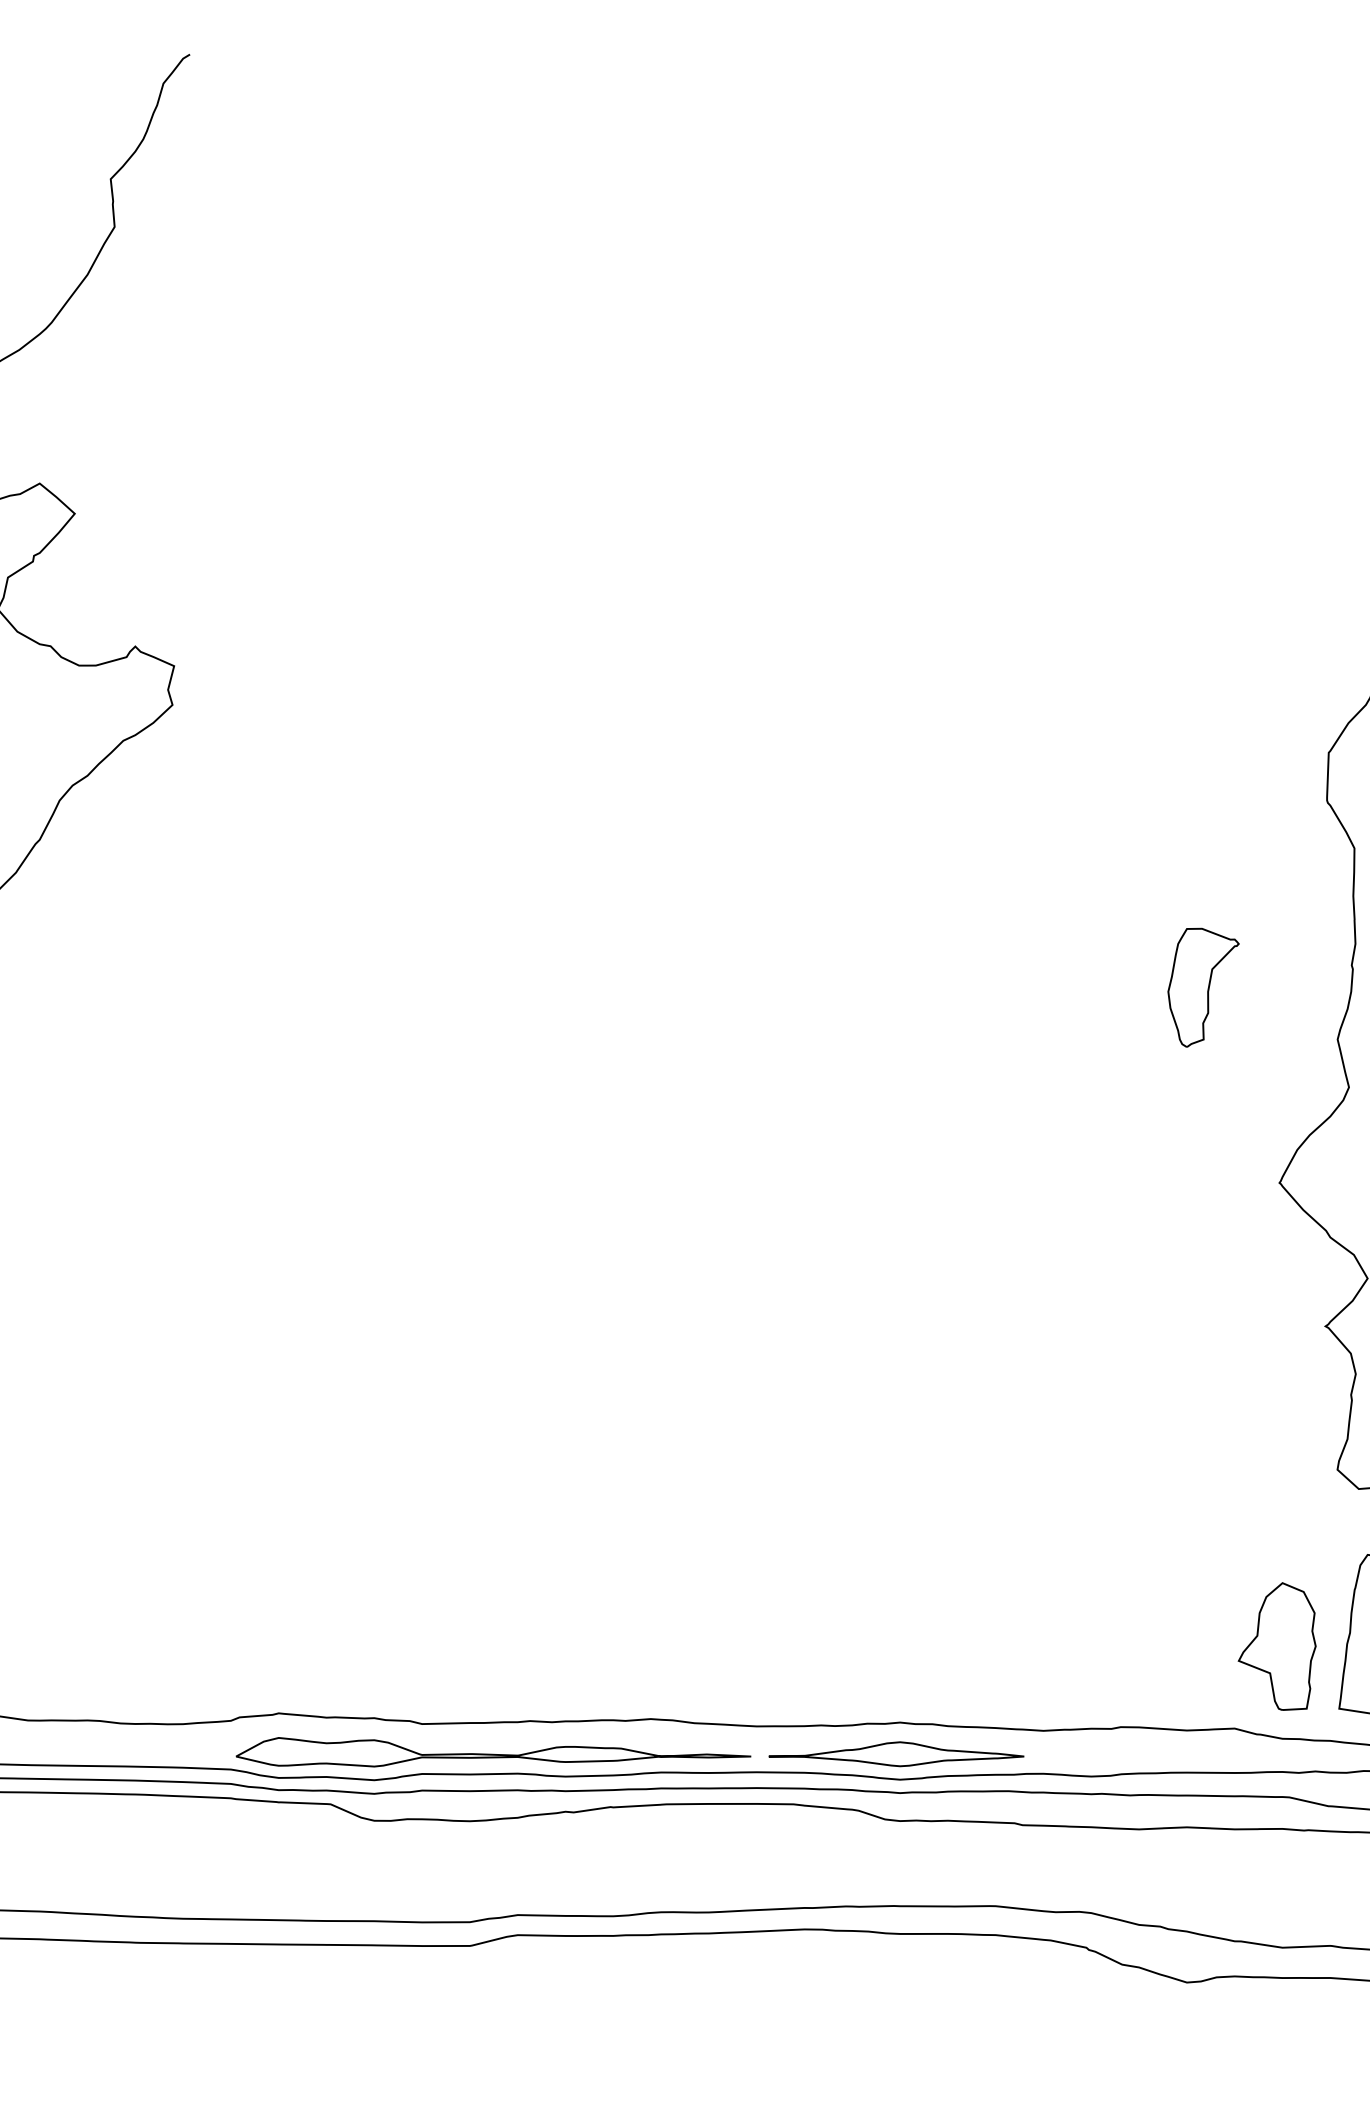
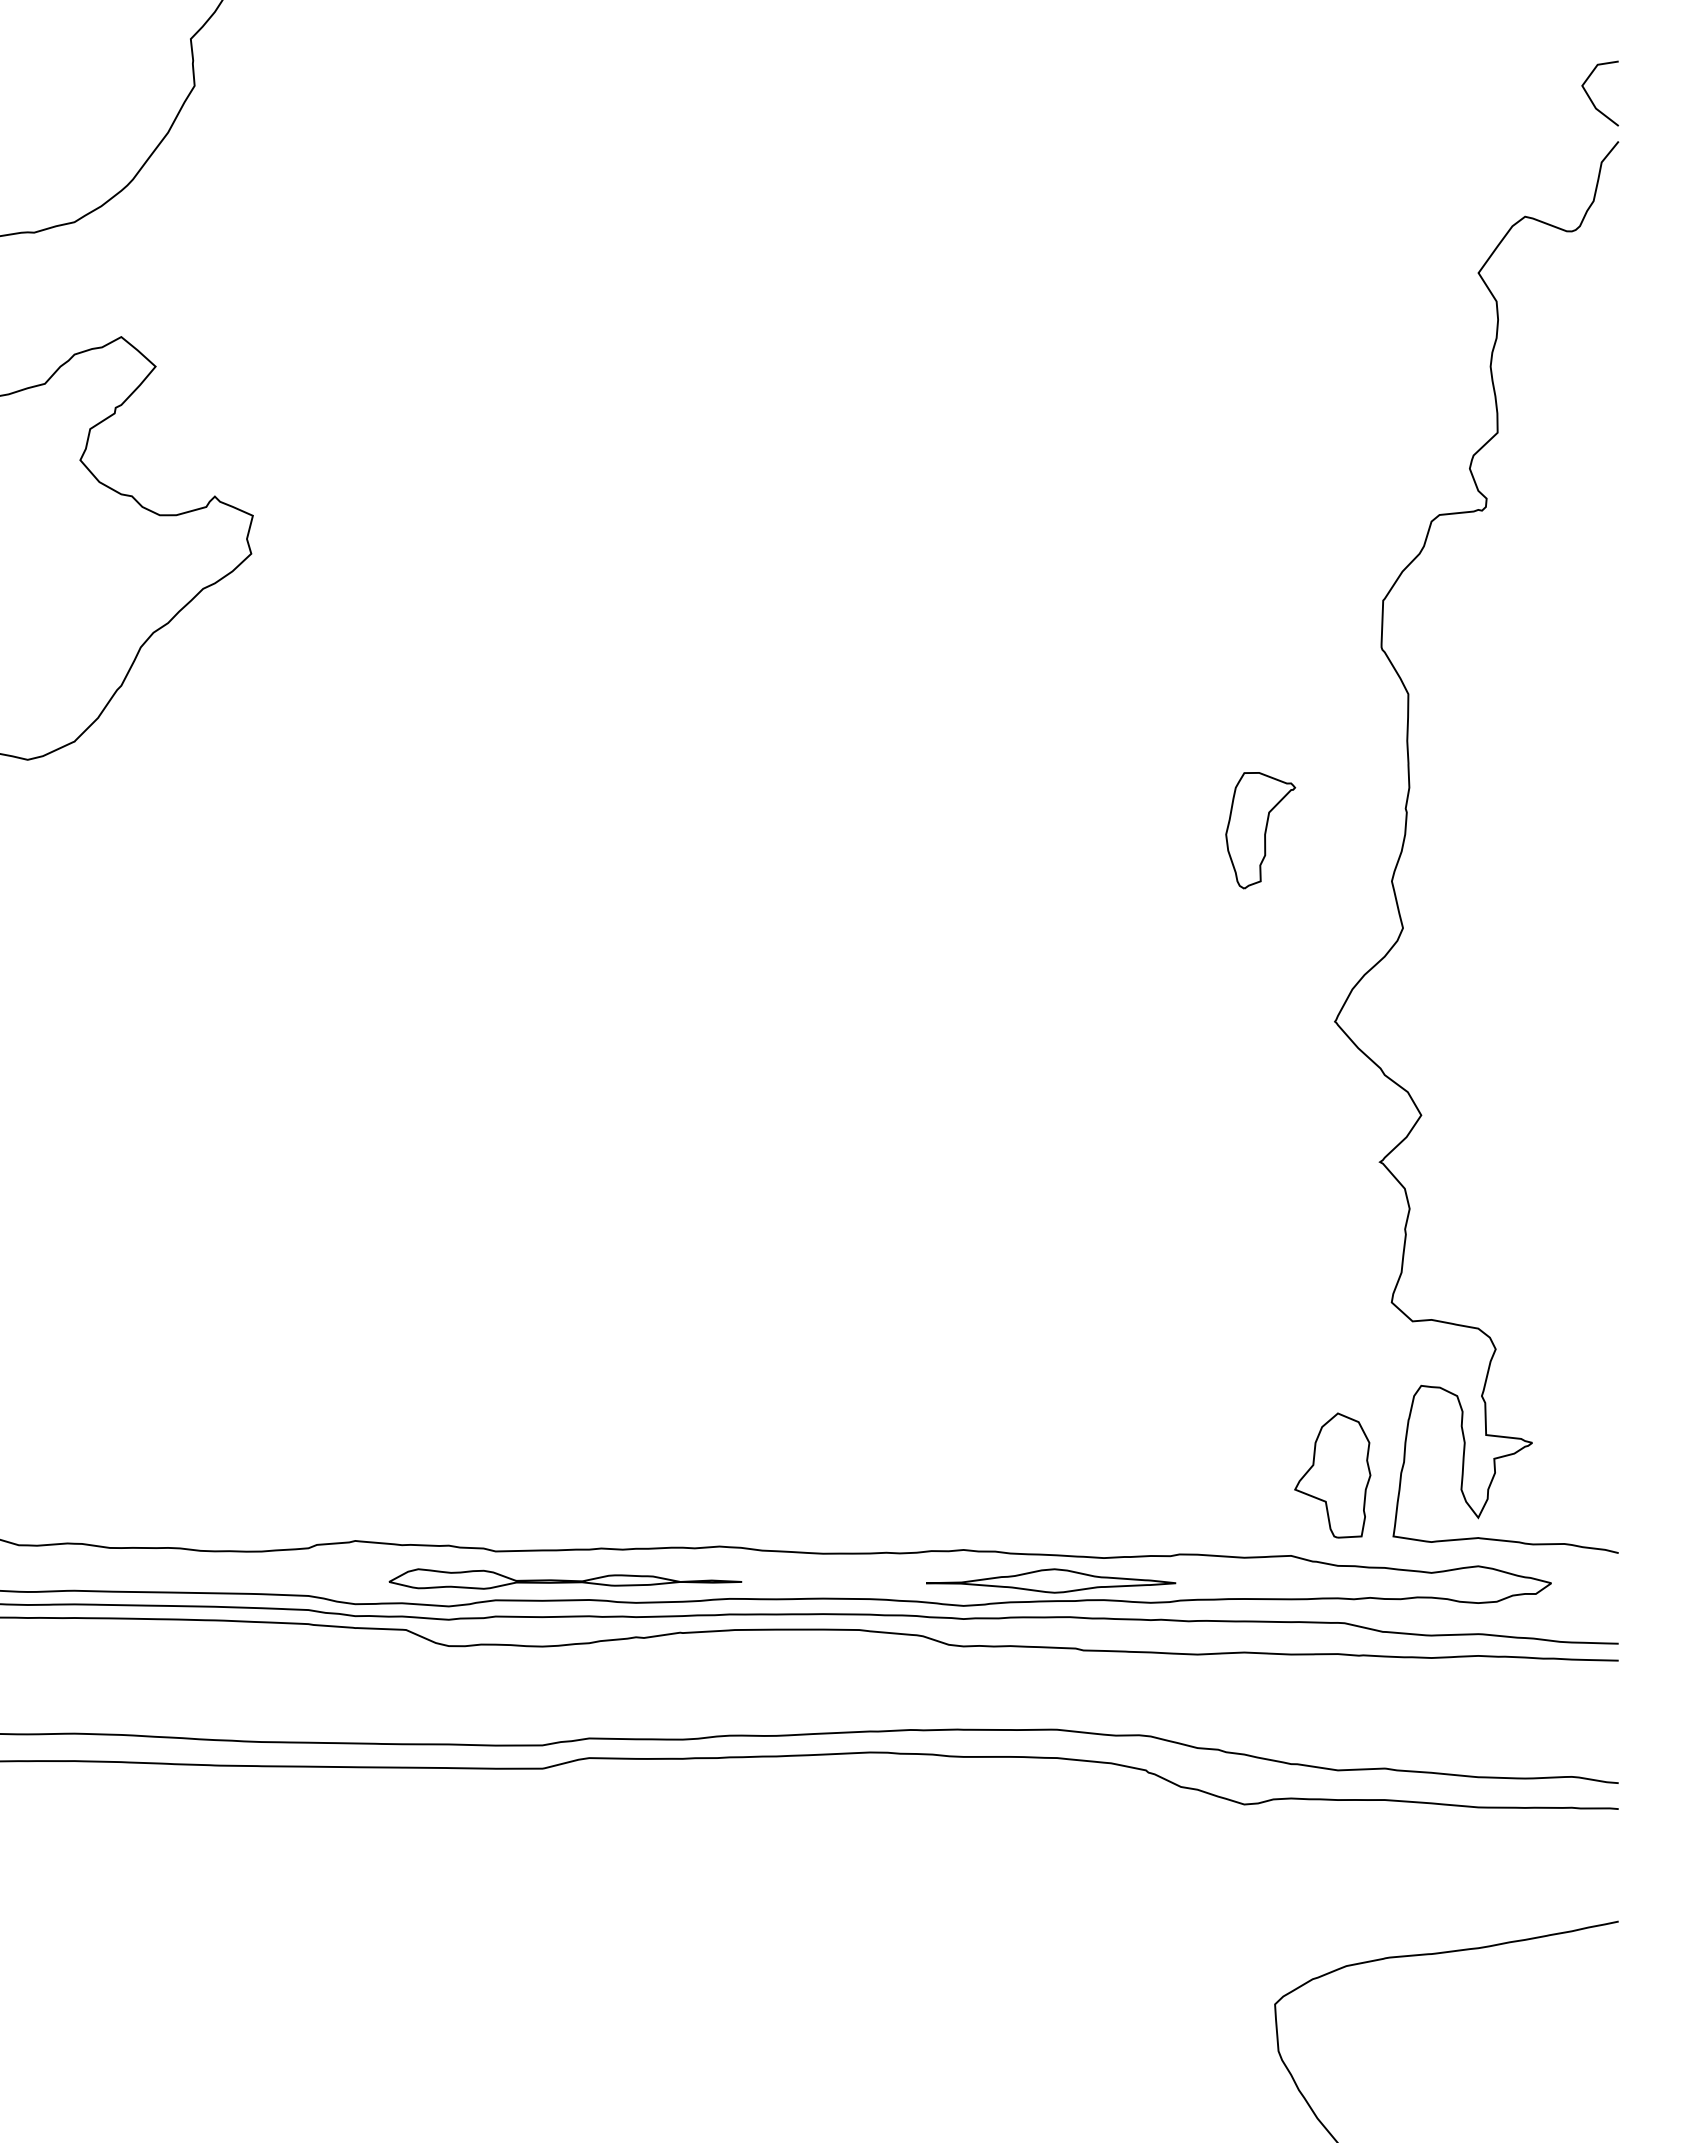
part: (493, 1751) -> (565, 1578), size x0.7
part: (896, 1753) -> (1051, 1580), moved

